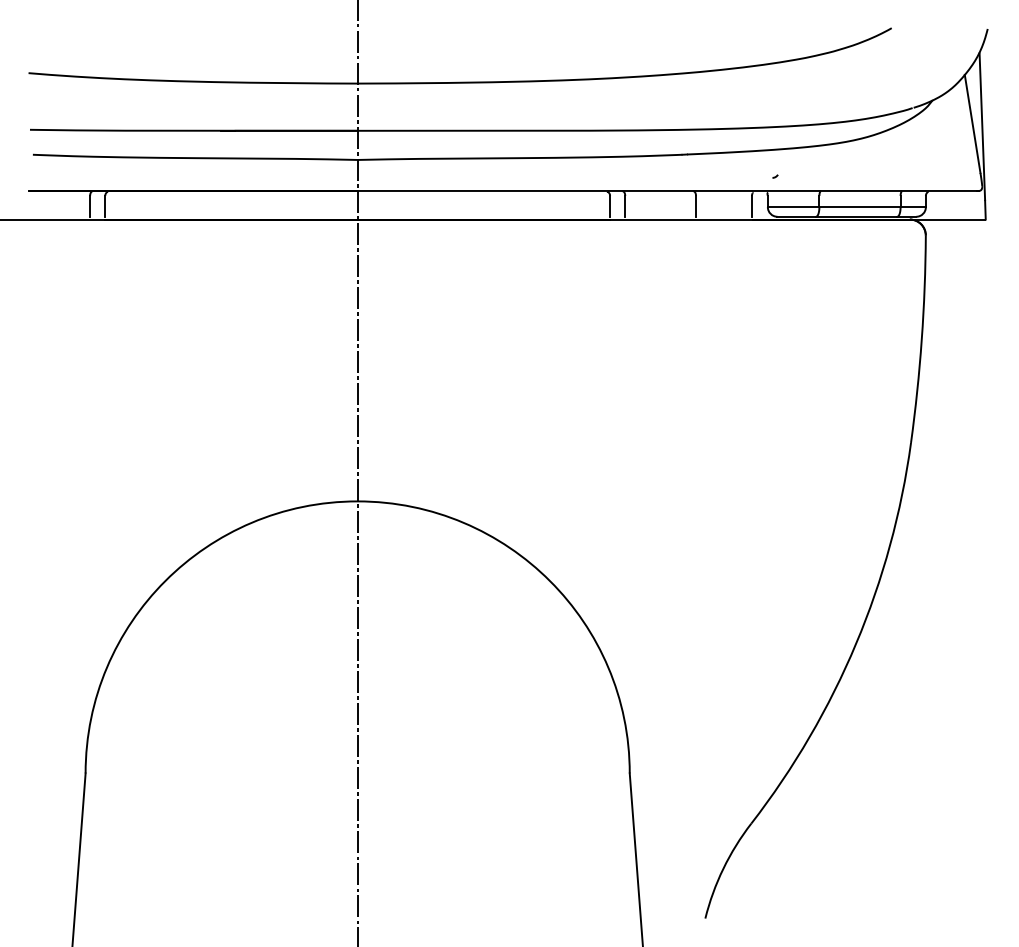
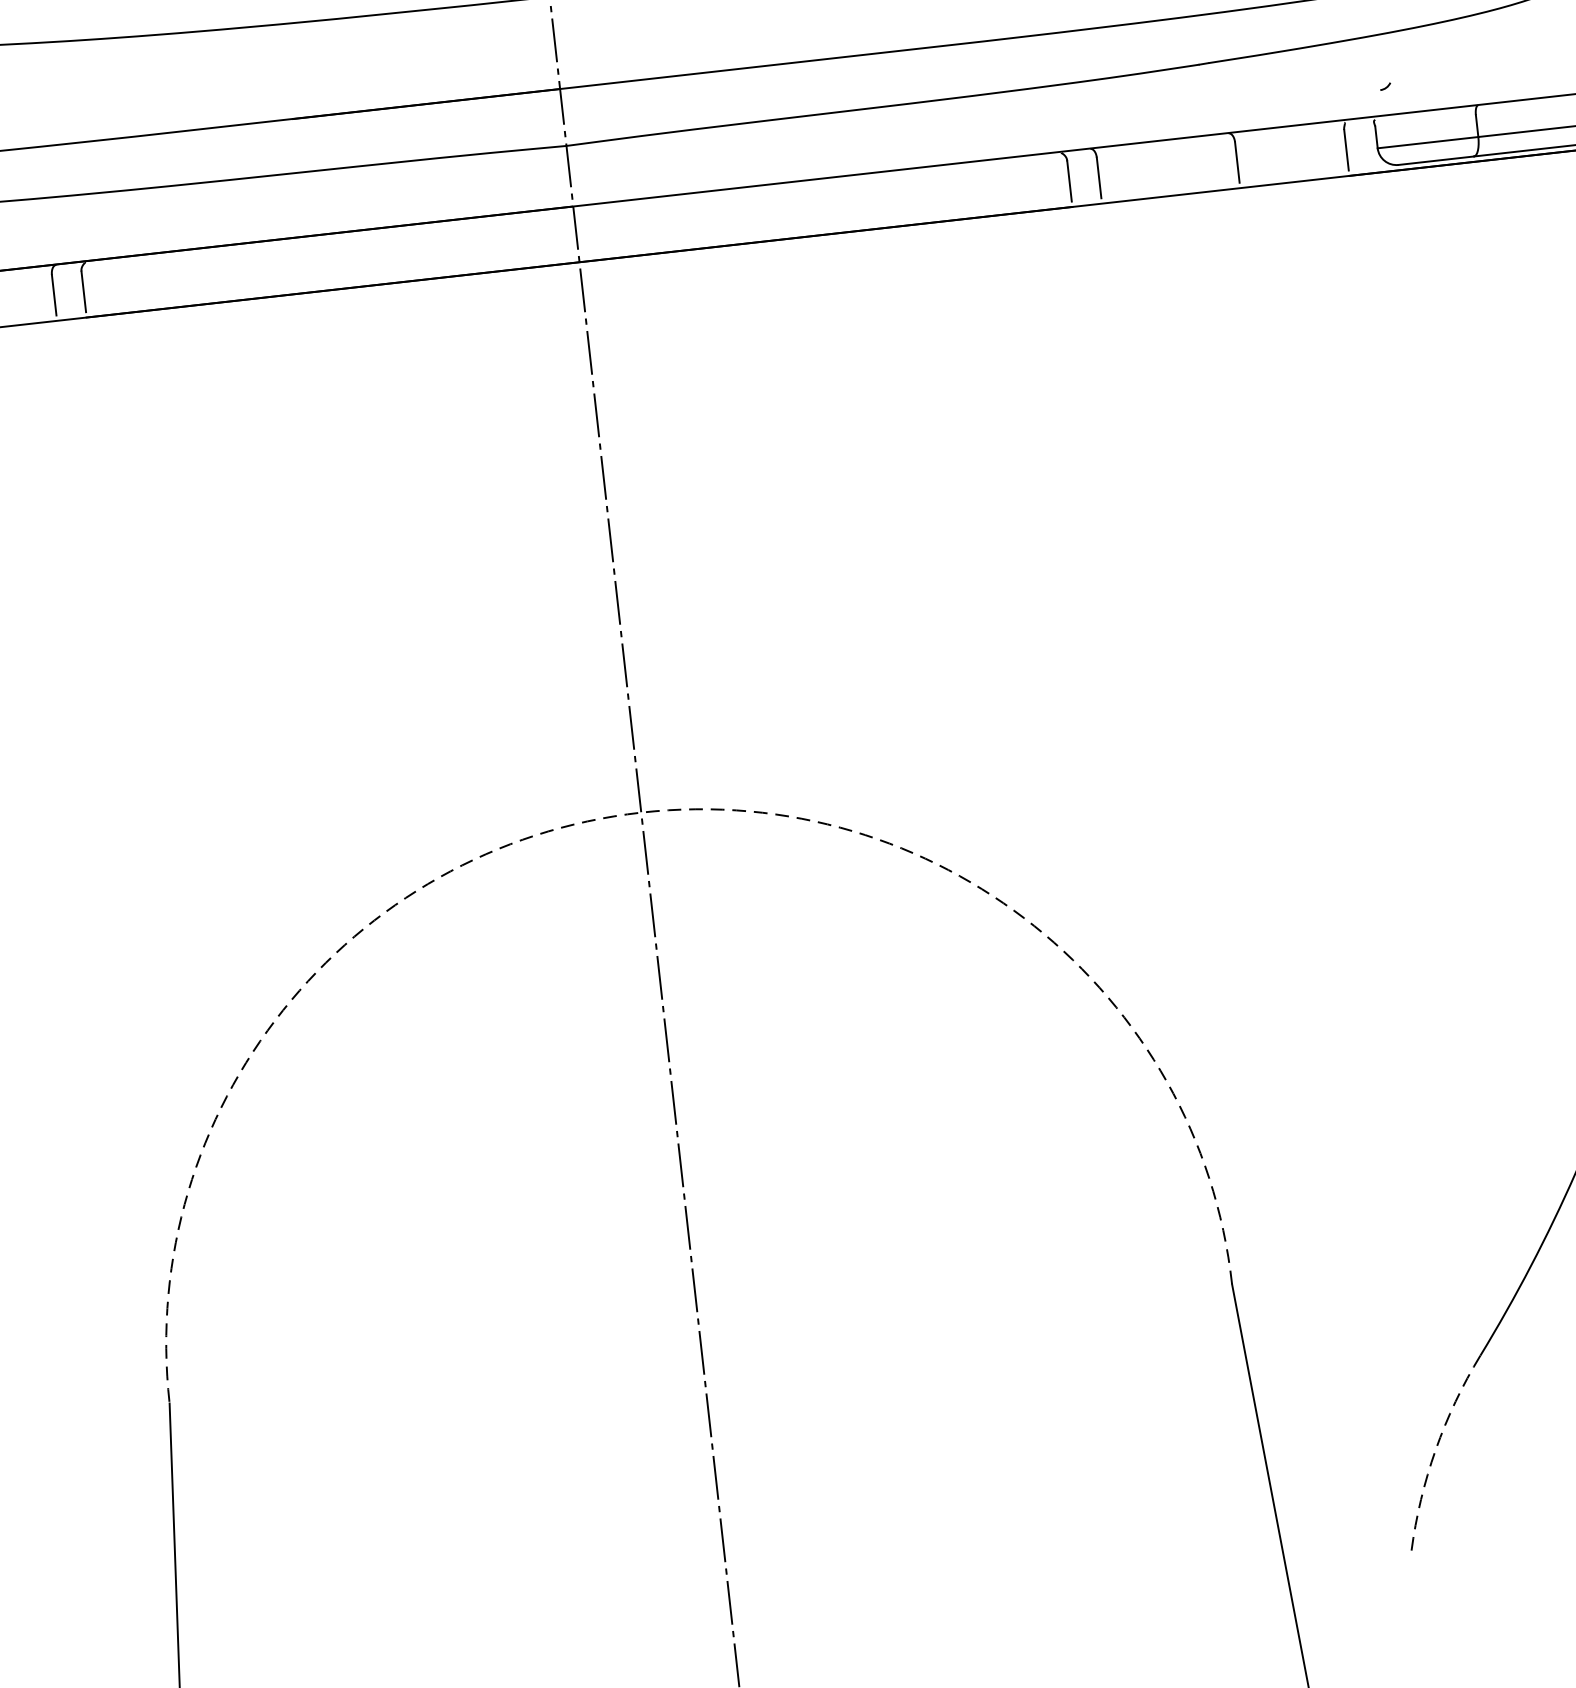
arc: (357, 501) -> (640, 812), solid -> dashed
arc: (723, 868) -> (1435, 1449), solid -> dashed

